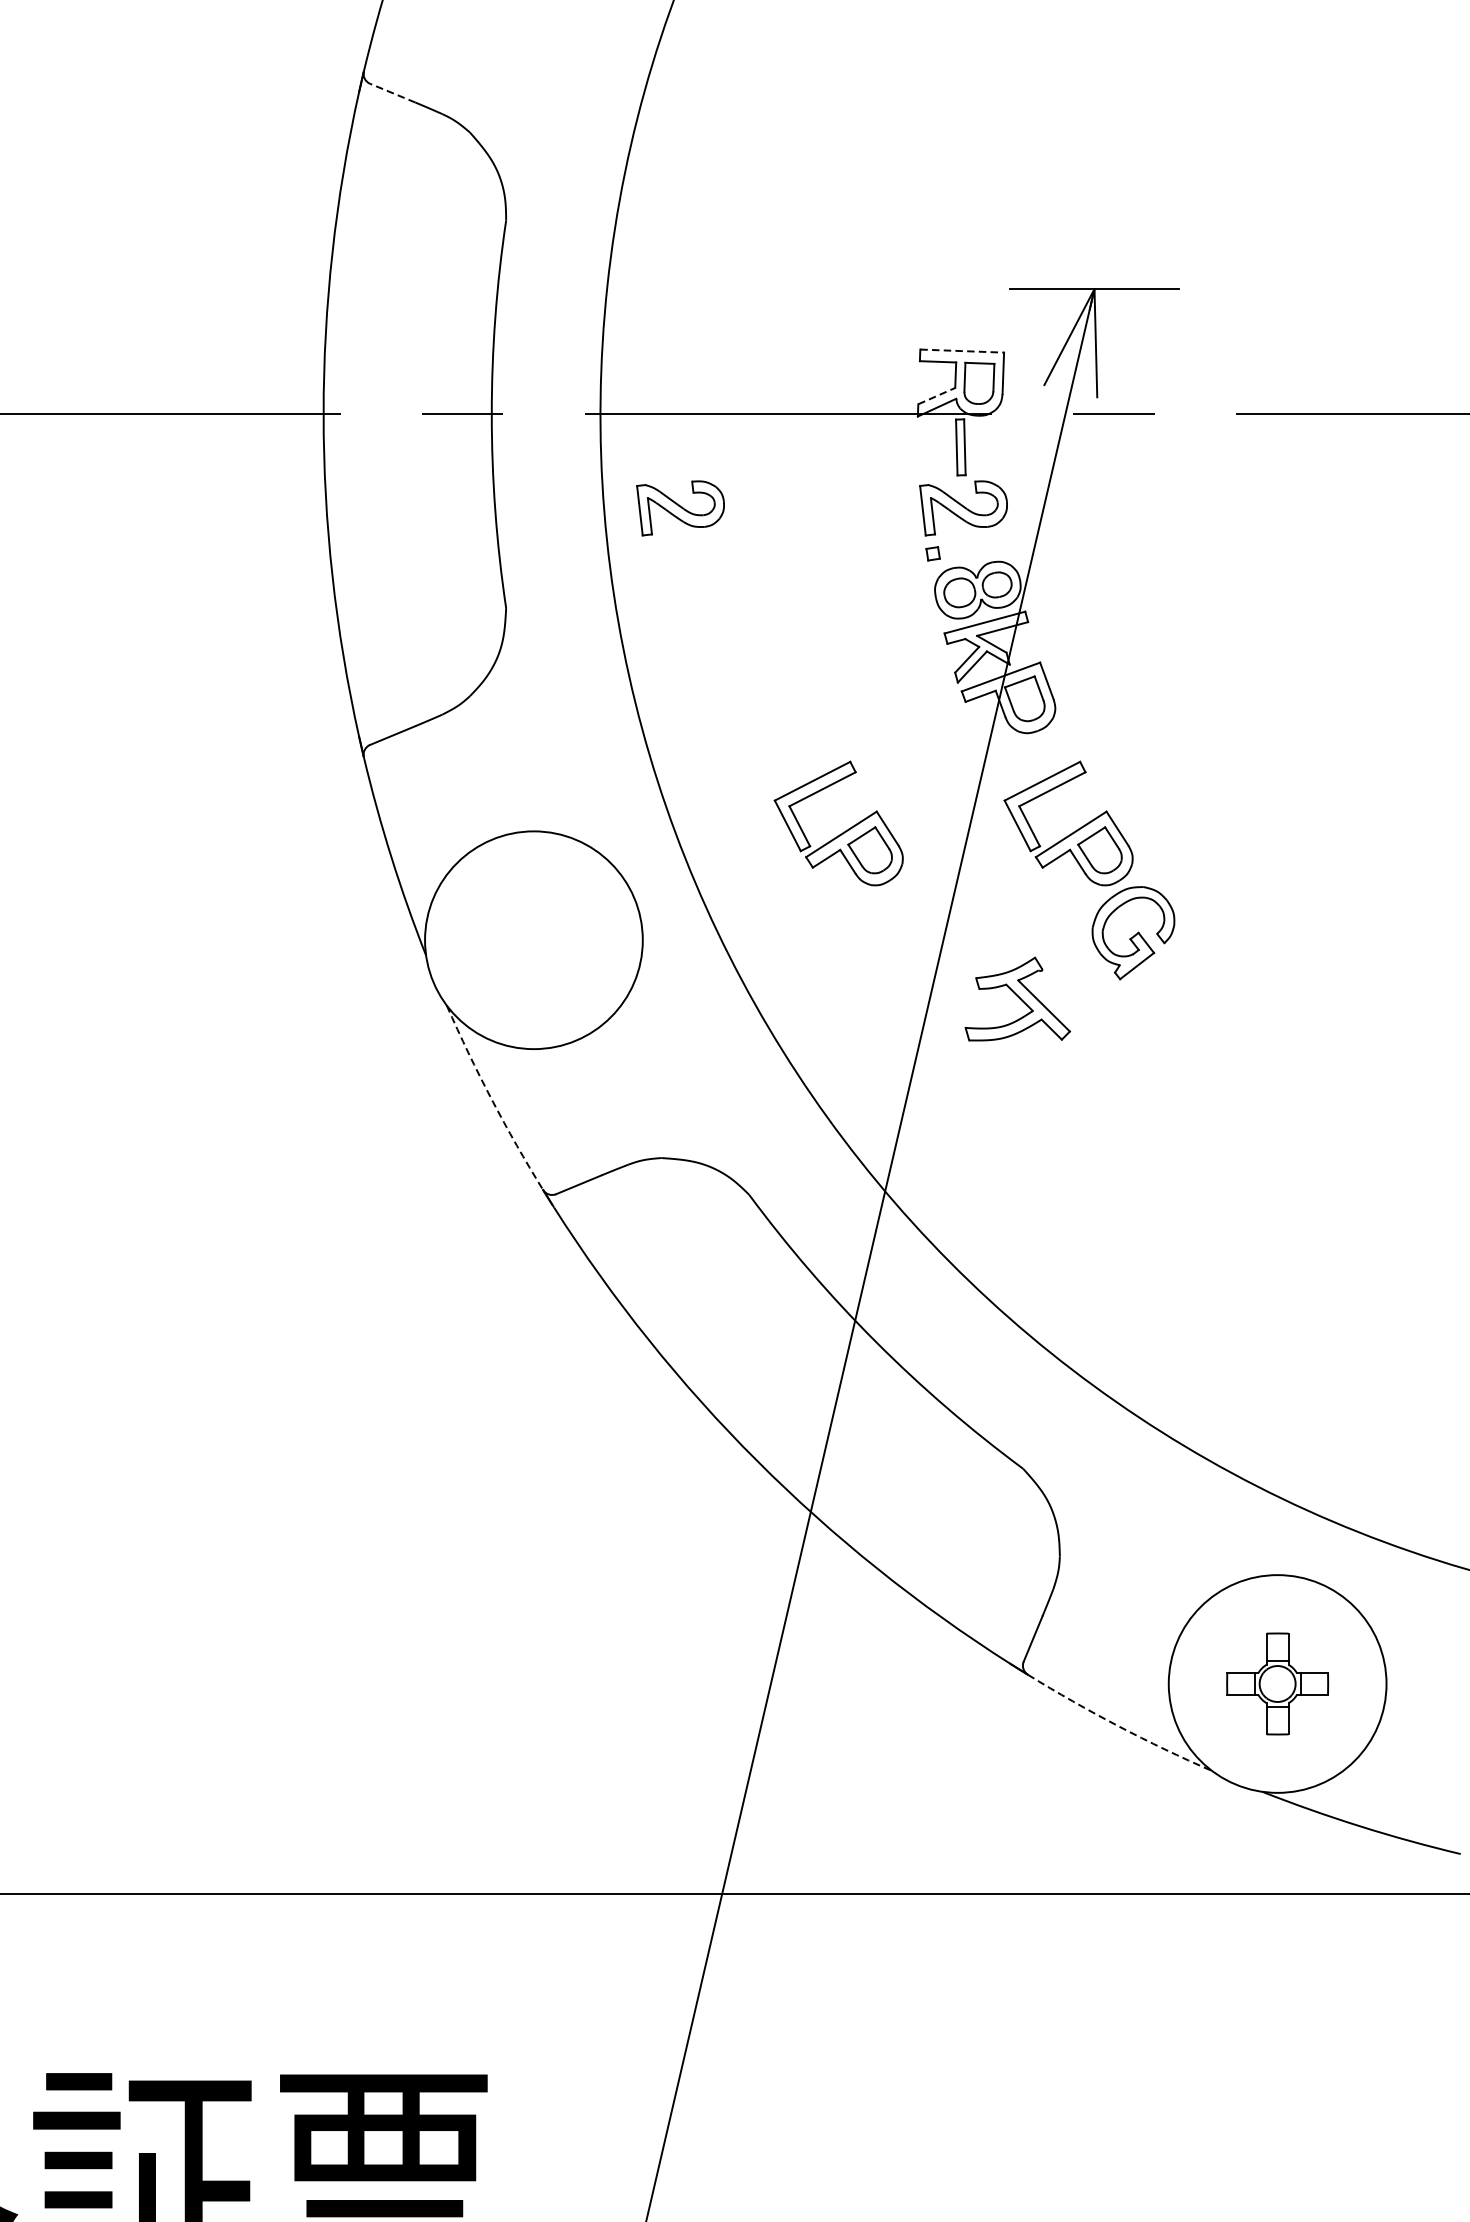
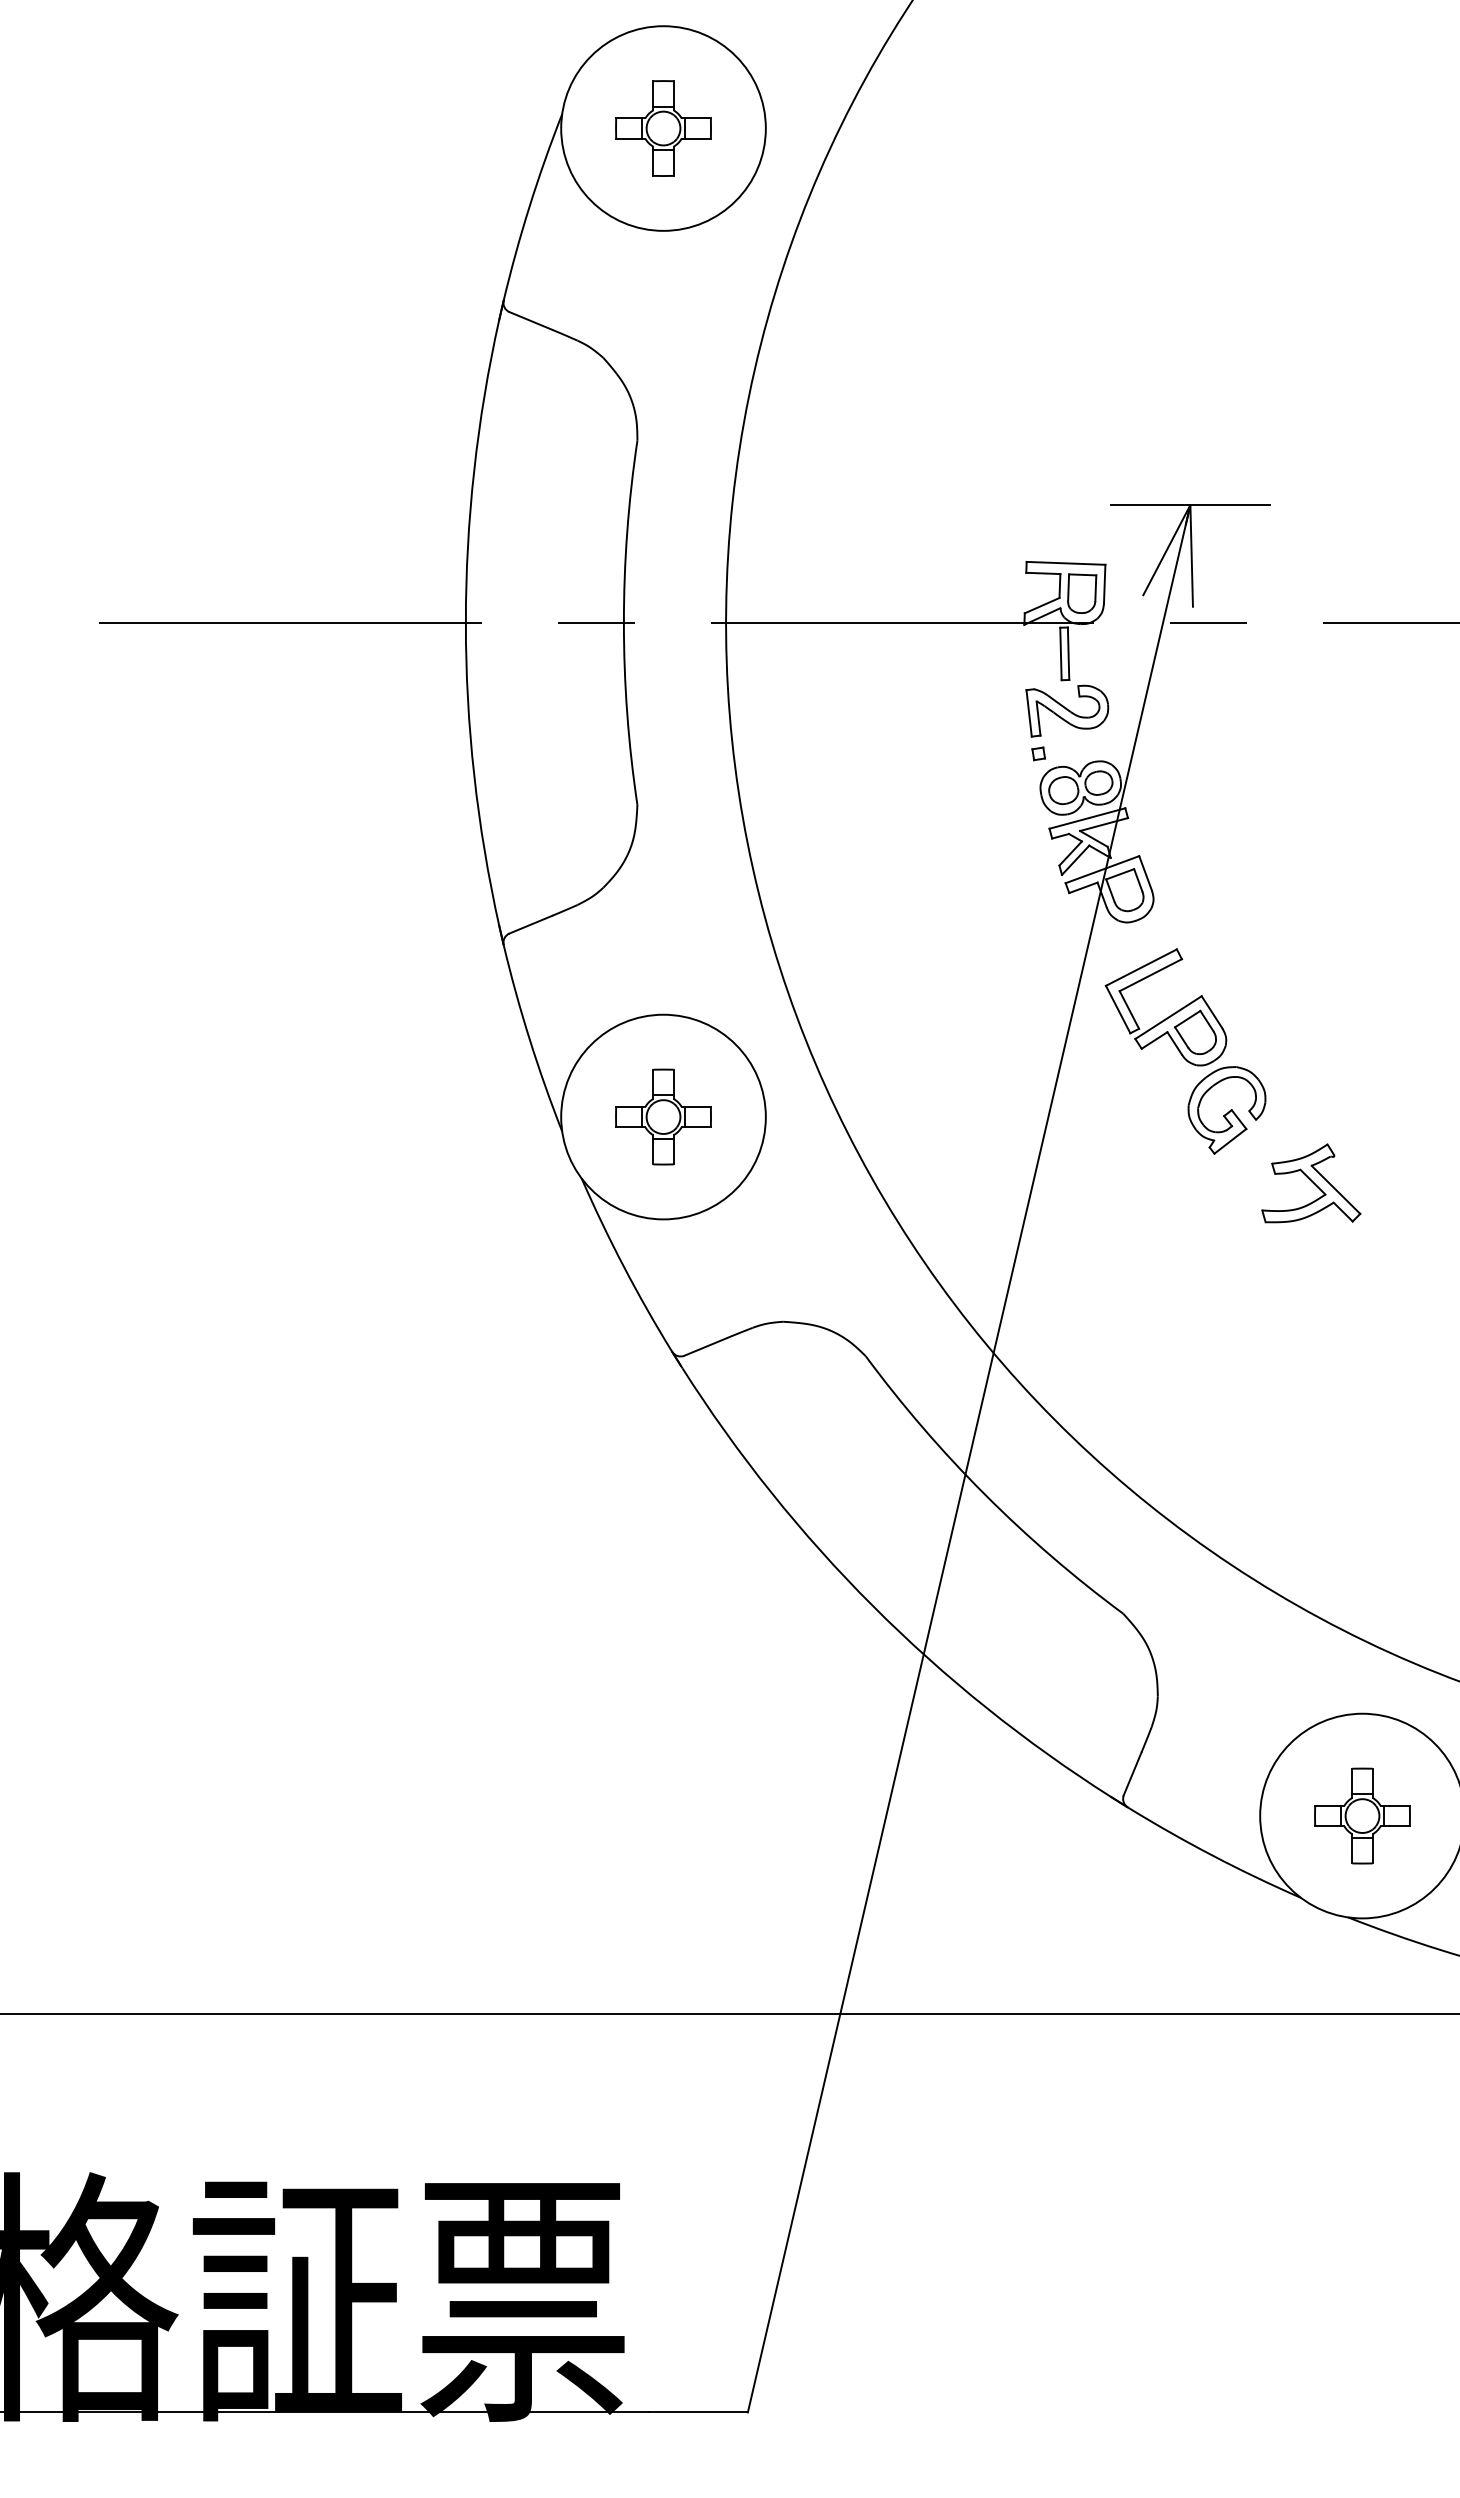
line: (392, 92) -> (530, 320), dashed -> solid
line: (962, 351) -> (1066, 563), dashed -> solid
line: (937, 395) -> (1042, 605), dashed -> solid
part: (680, 507) -> (801, 710), removed
part: (842, 832) -> (953, 1015), removed
part: (533, 939) -> (663, 1116), added
part: (1018, 999) -> (1311, 1183), moved
arc: (491, 1099) -> (623, 1266), dashed -> solid
arc: (1118, 1725) -> (1212, 1855), dashed -> solid

